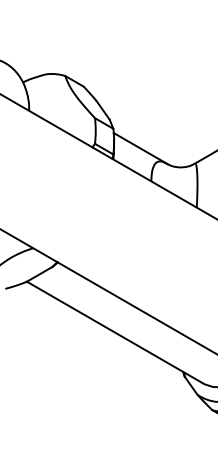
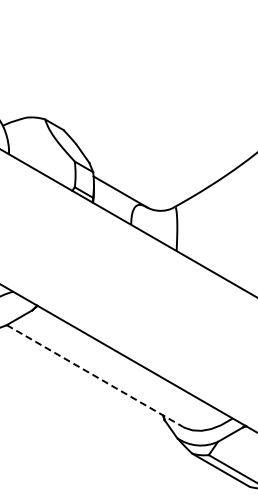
line: (114, 333) -> (94, 376), solid -> dashed

